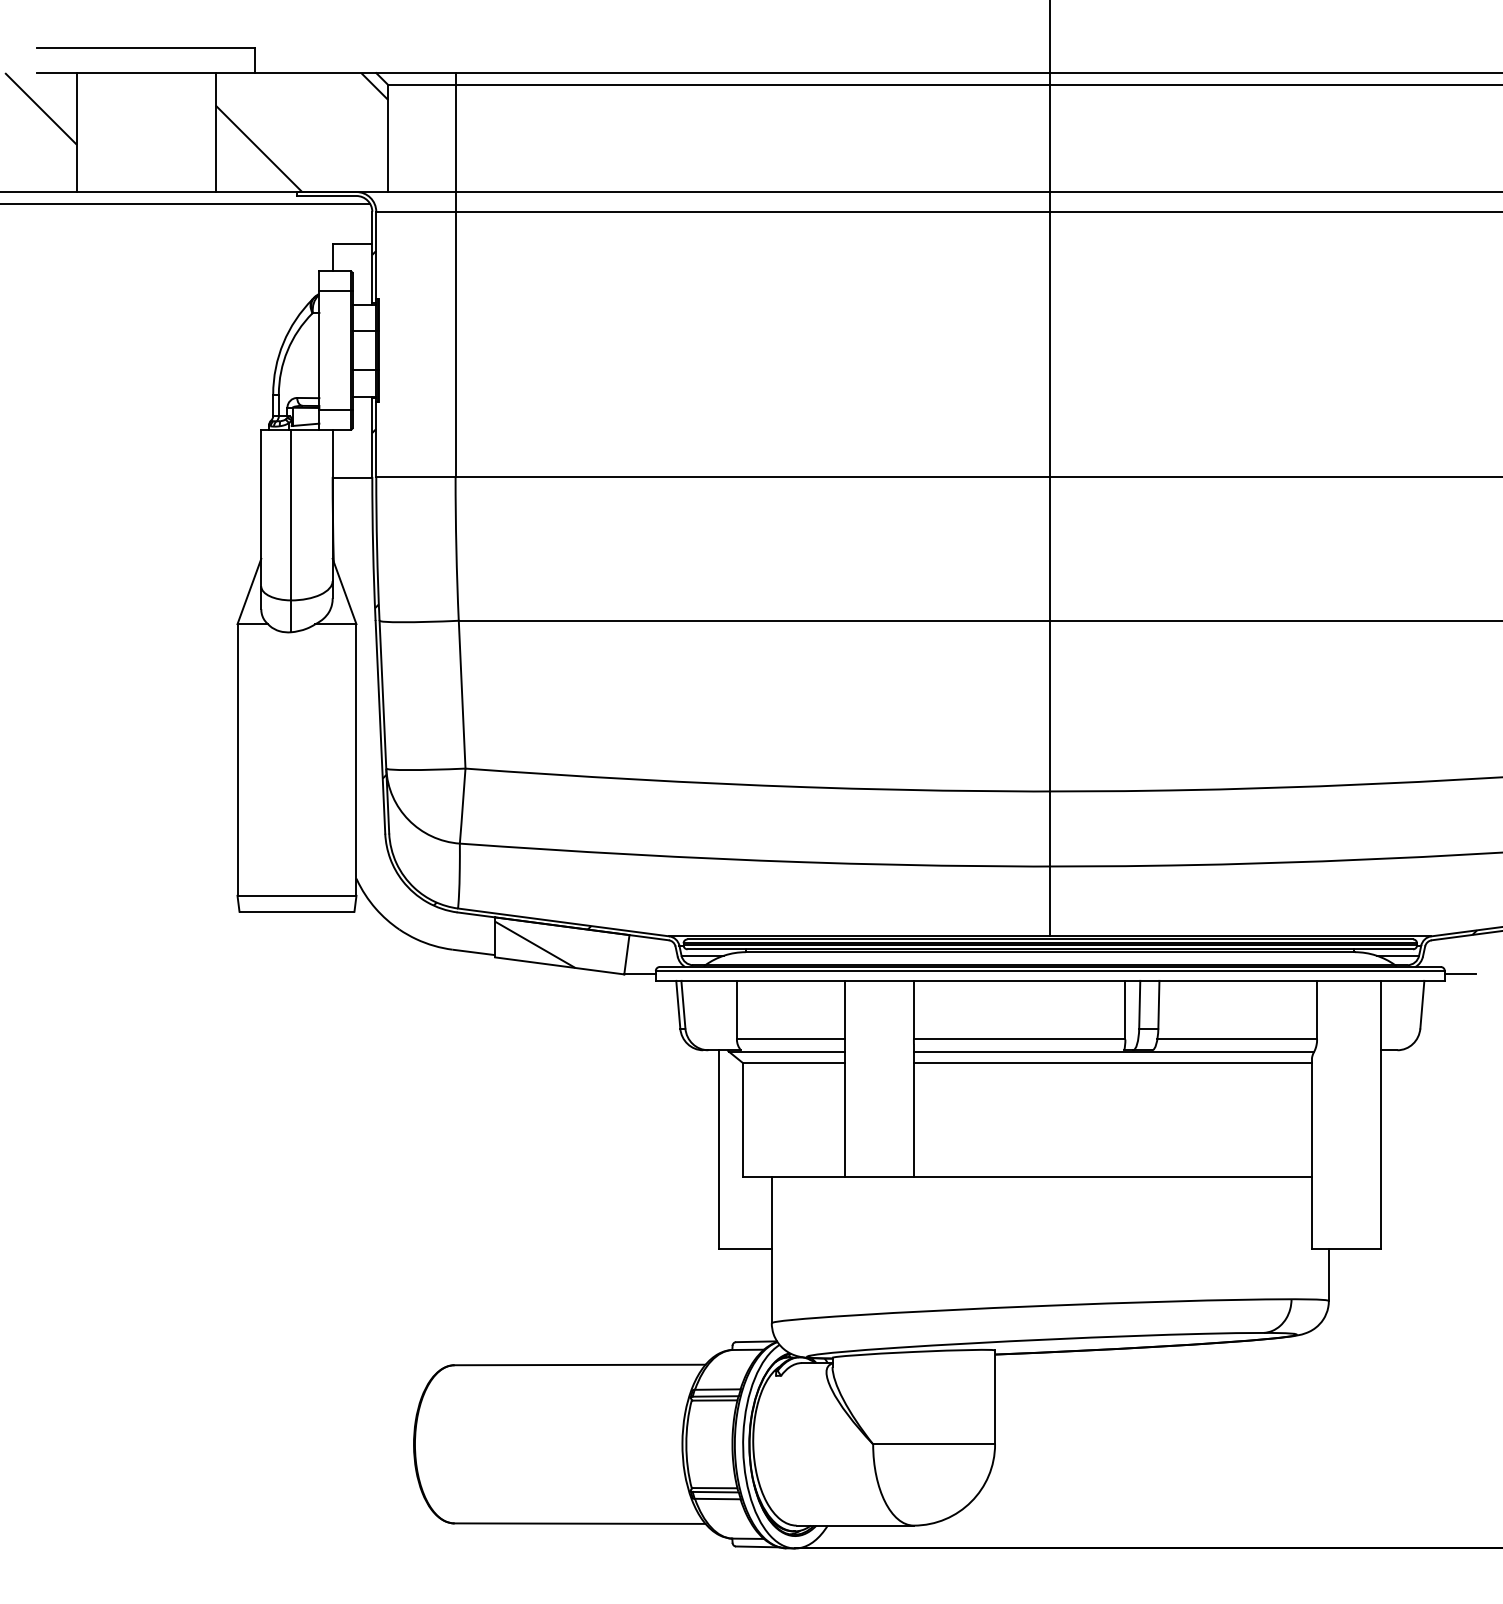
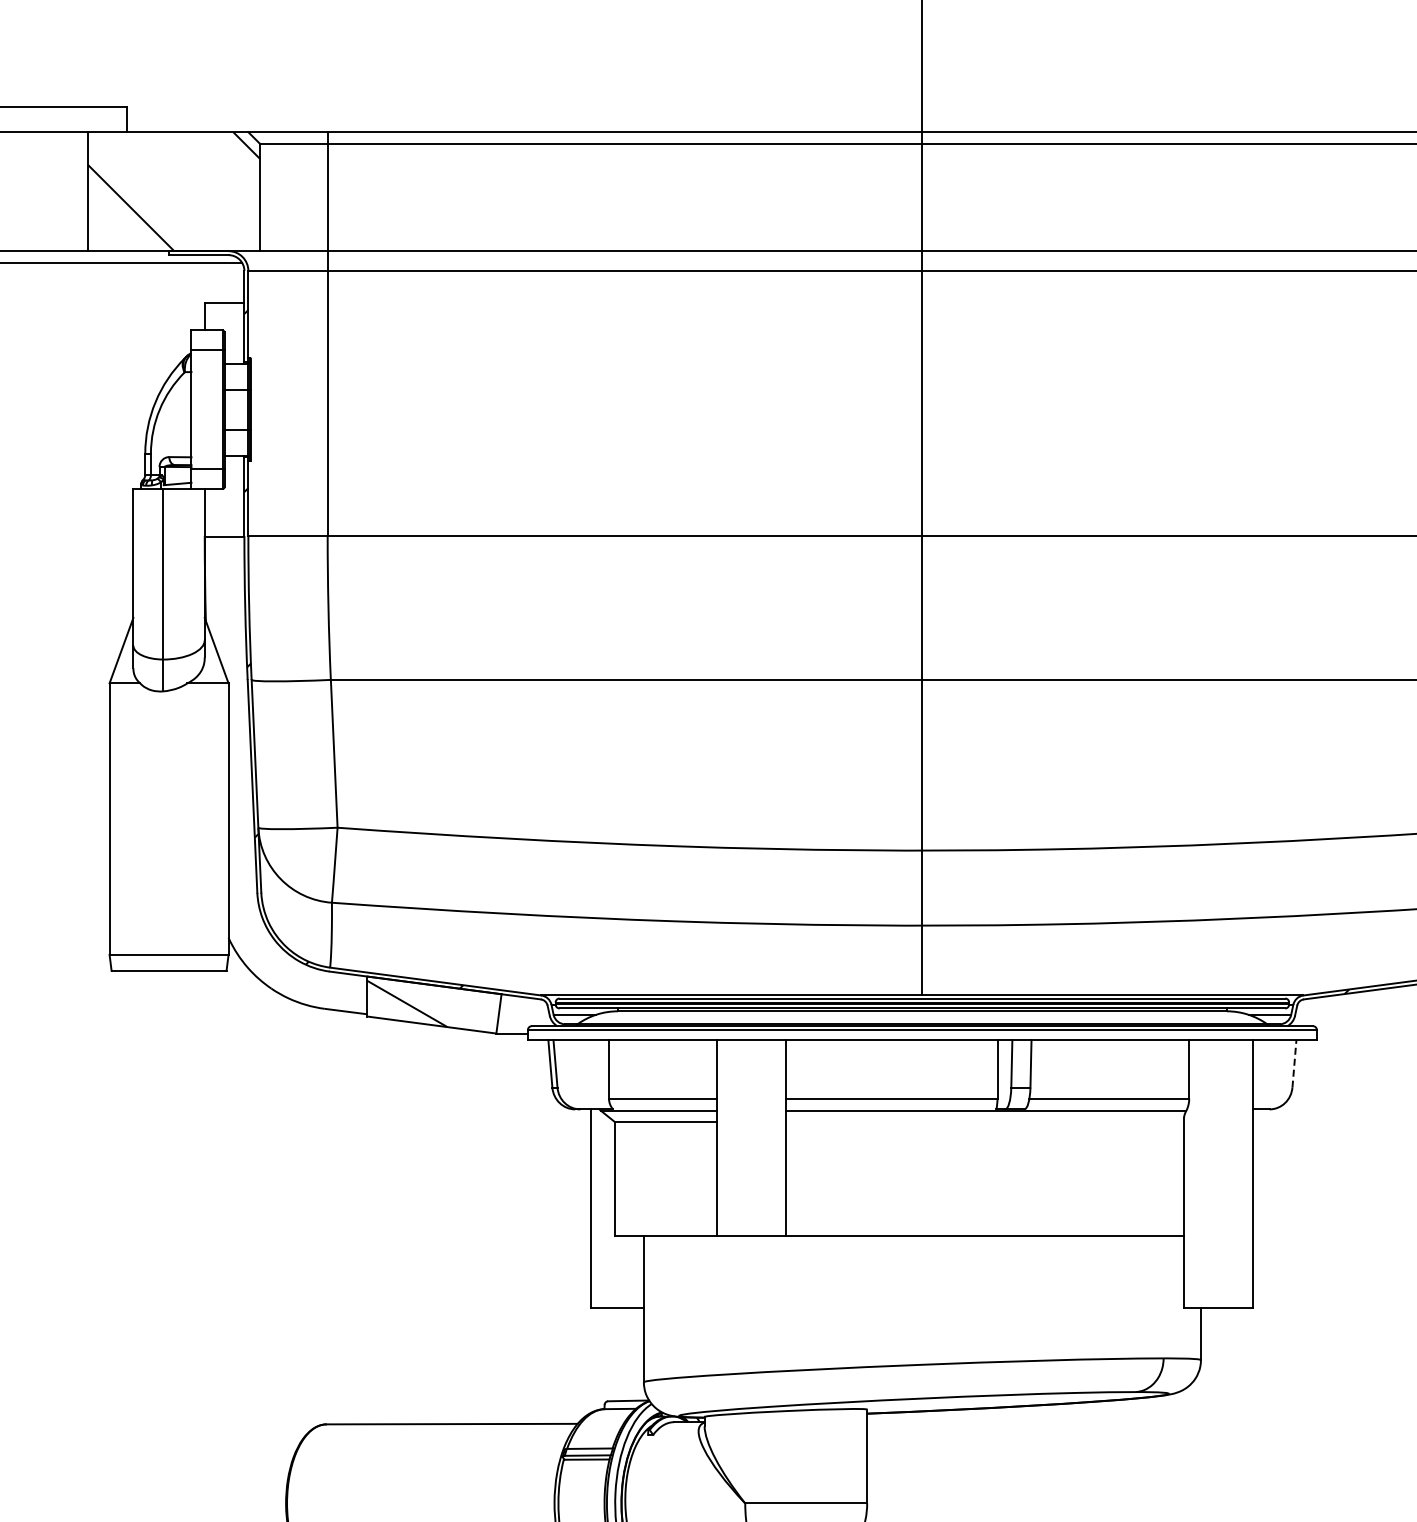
line: (1460, 974) -> (1332, 1033), removed
line: (1422, 1004) -> (1294, 1063), solid -> dashed
line: (1112, 1062) -> (984, 1121), removed

